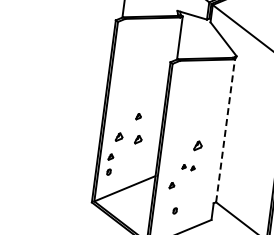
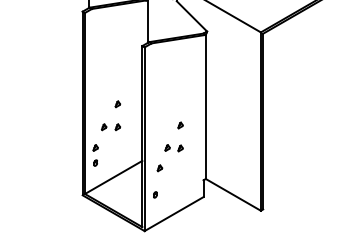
line: (225, 130) -> (205, 106), dashed -> solid
part: (128, 138) -> (110, 127), size x0.71
part: (197, 145) -> (180, 125), size x0.62
part: (188, 167) -> (173, 148), size x1.43
part: (175, 210) -> (155, 194), moved

